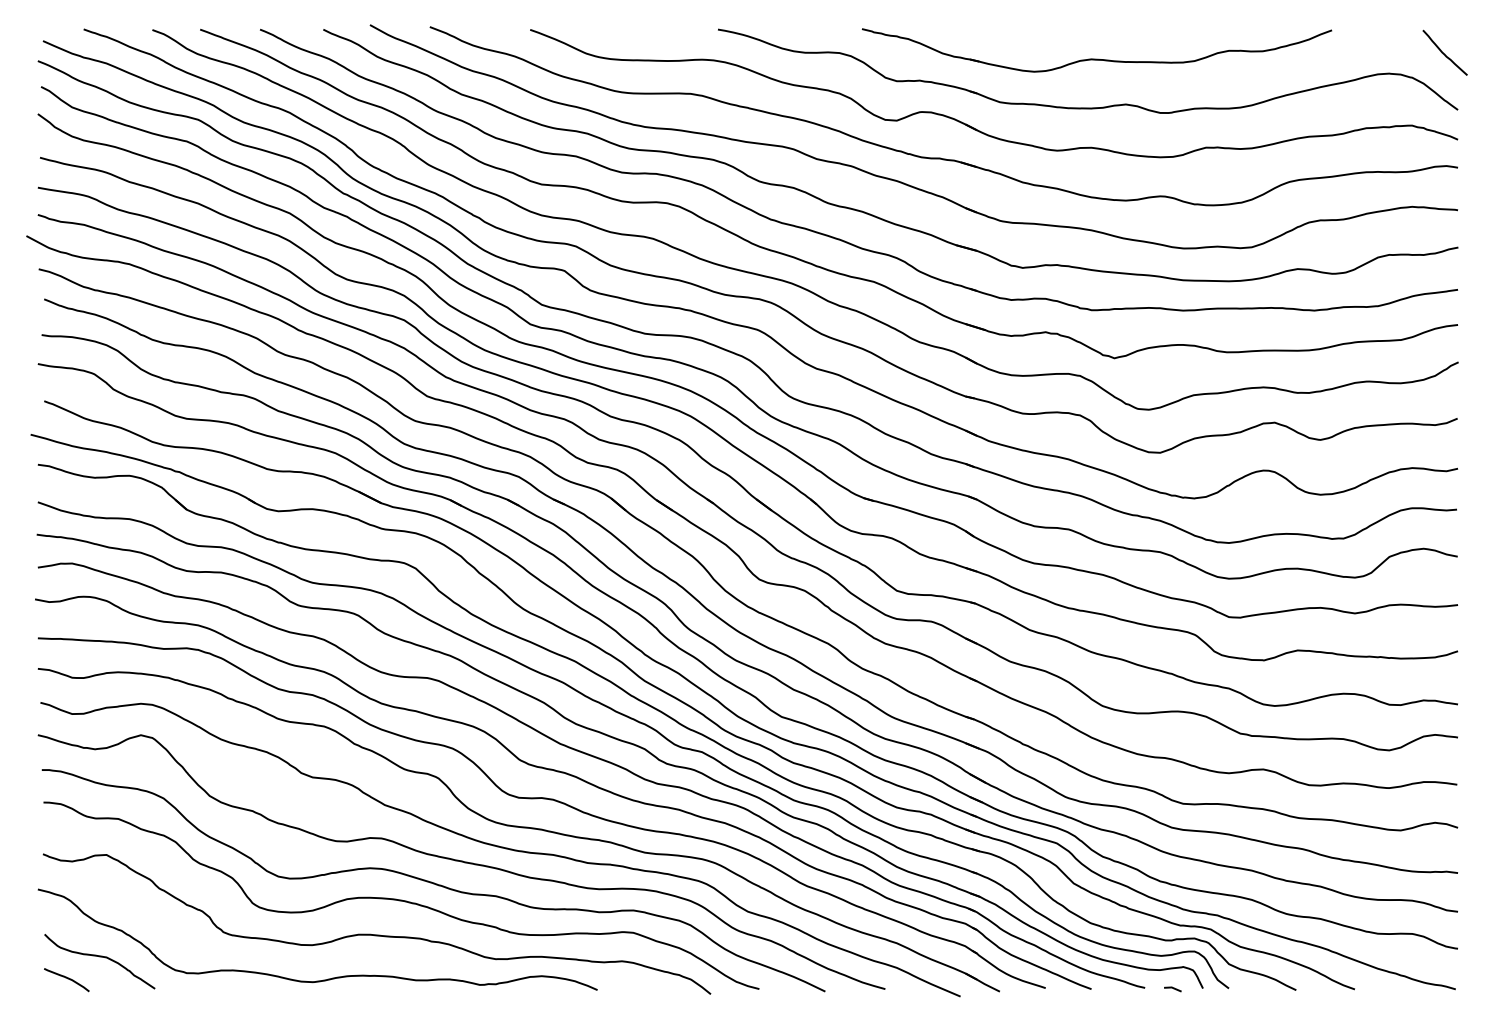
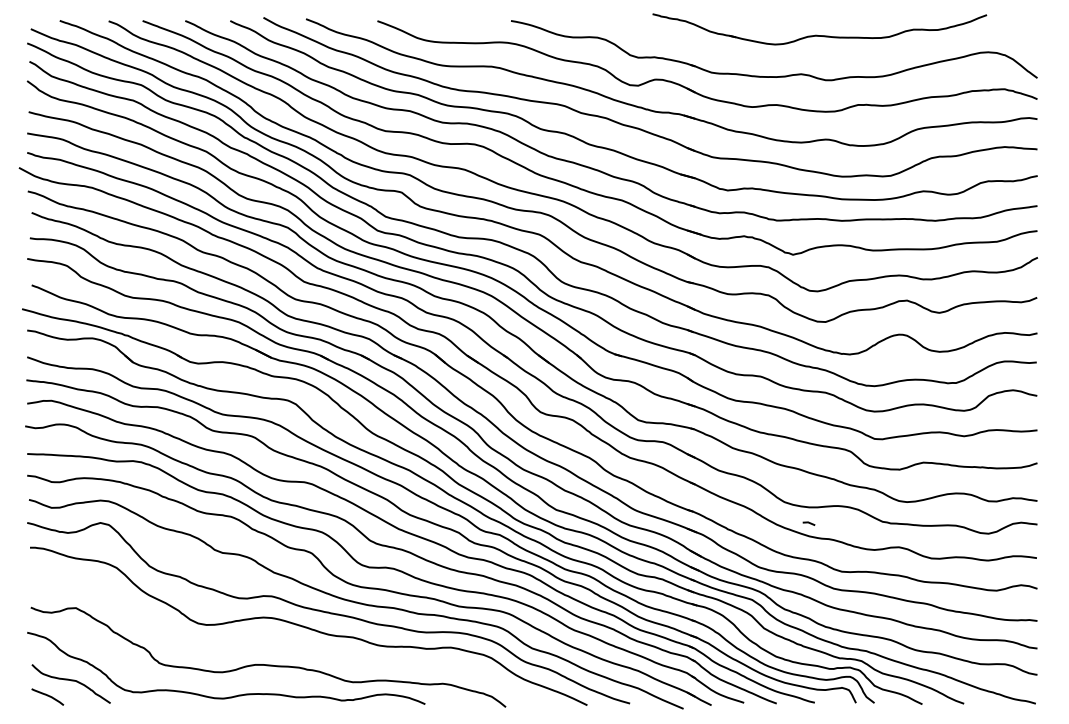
curve: (1443, 52) -> (1027, 37), removed
part: (1096, 58) -> (819, 35), moved
curve: (401, 899) -> (285, 639), removed
line: (1172, 988) -> (808, 523), moved

